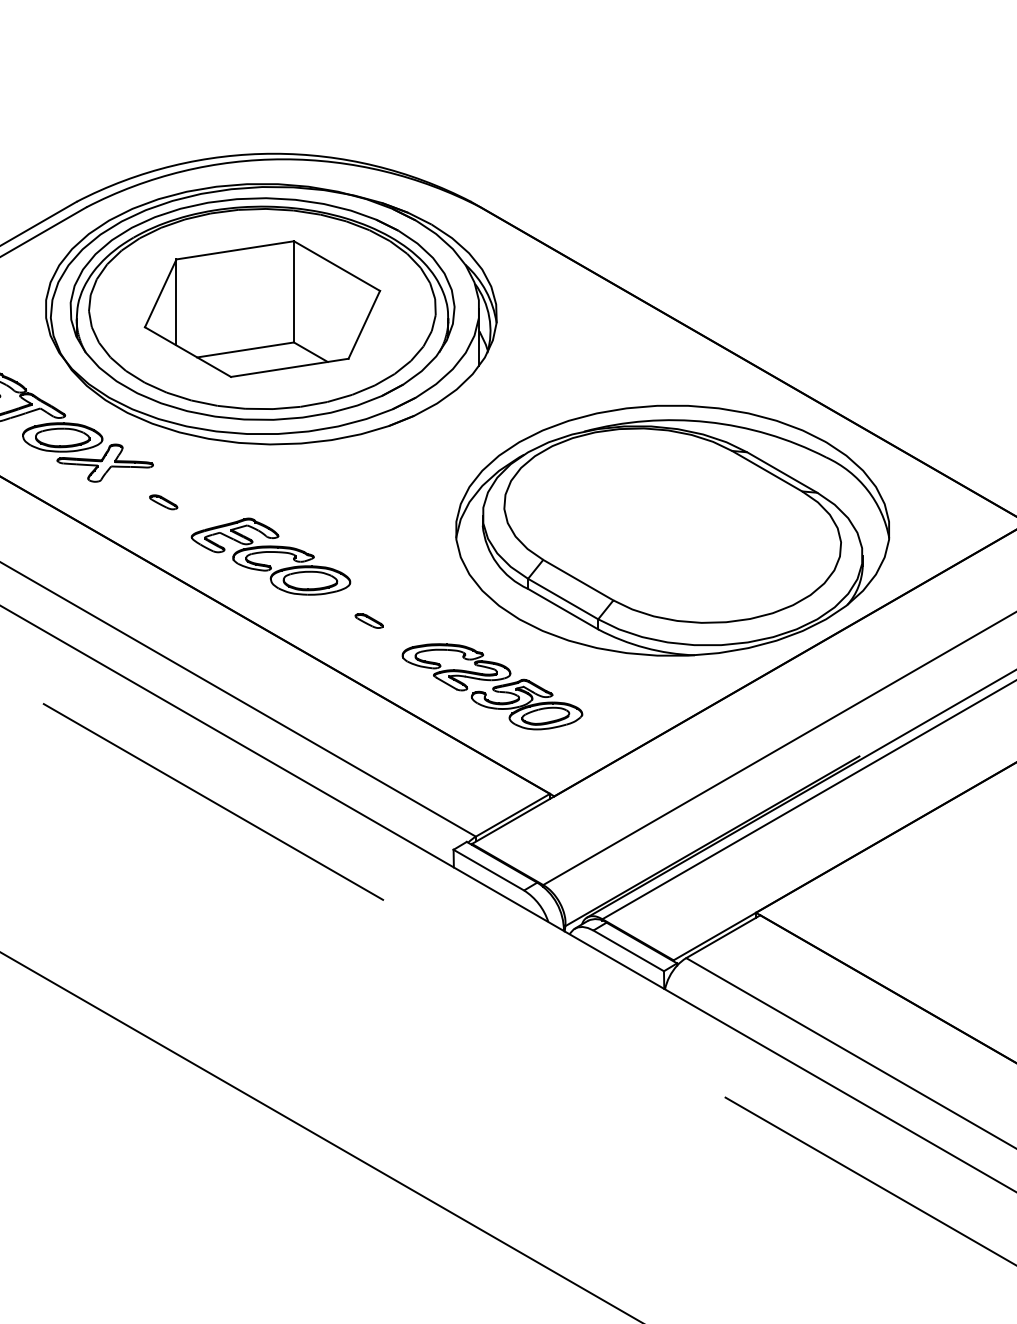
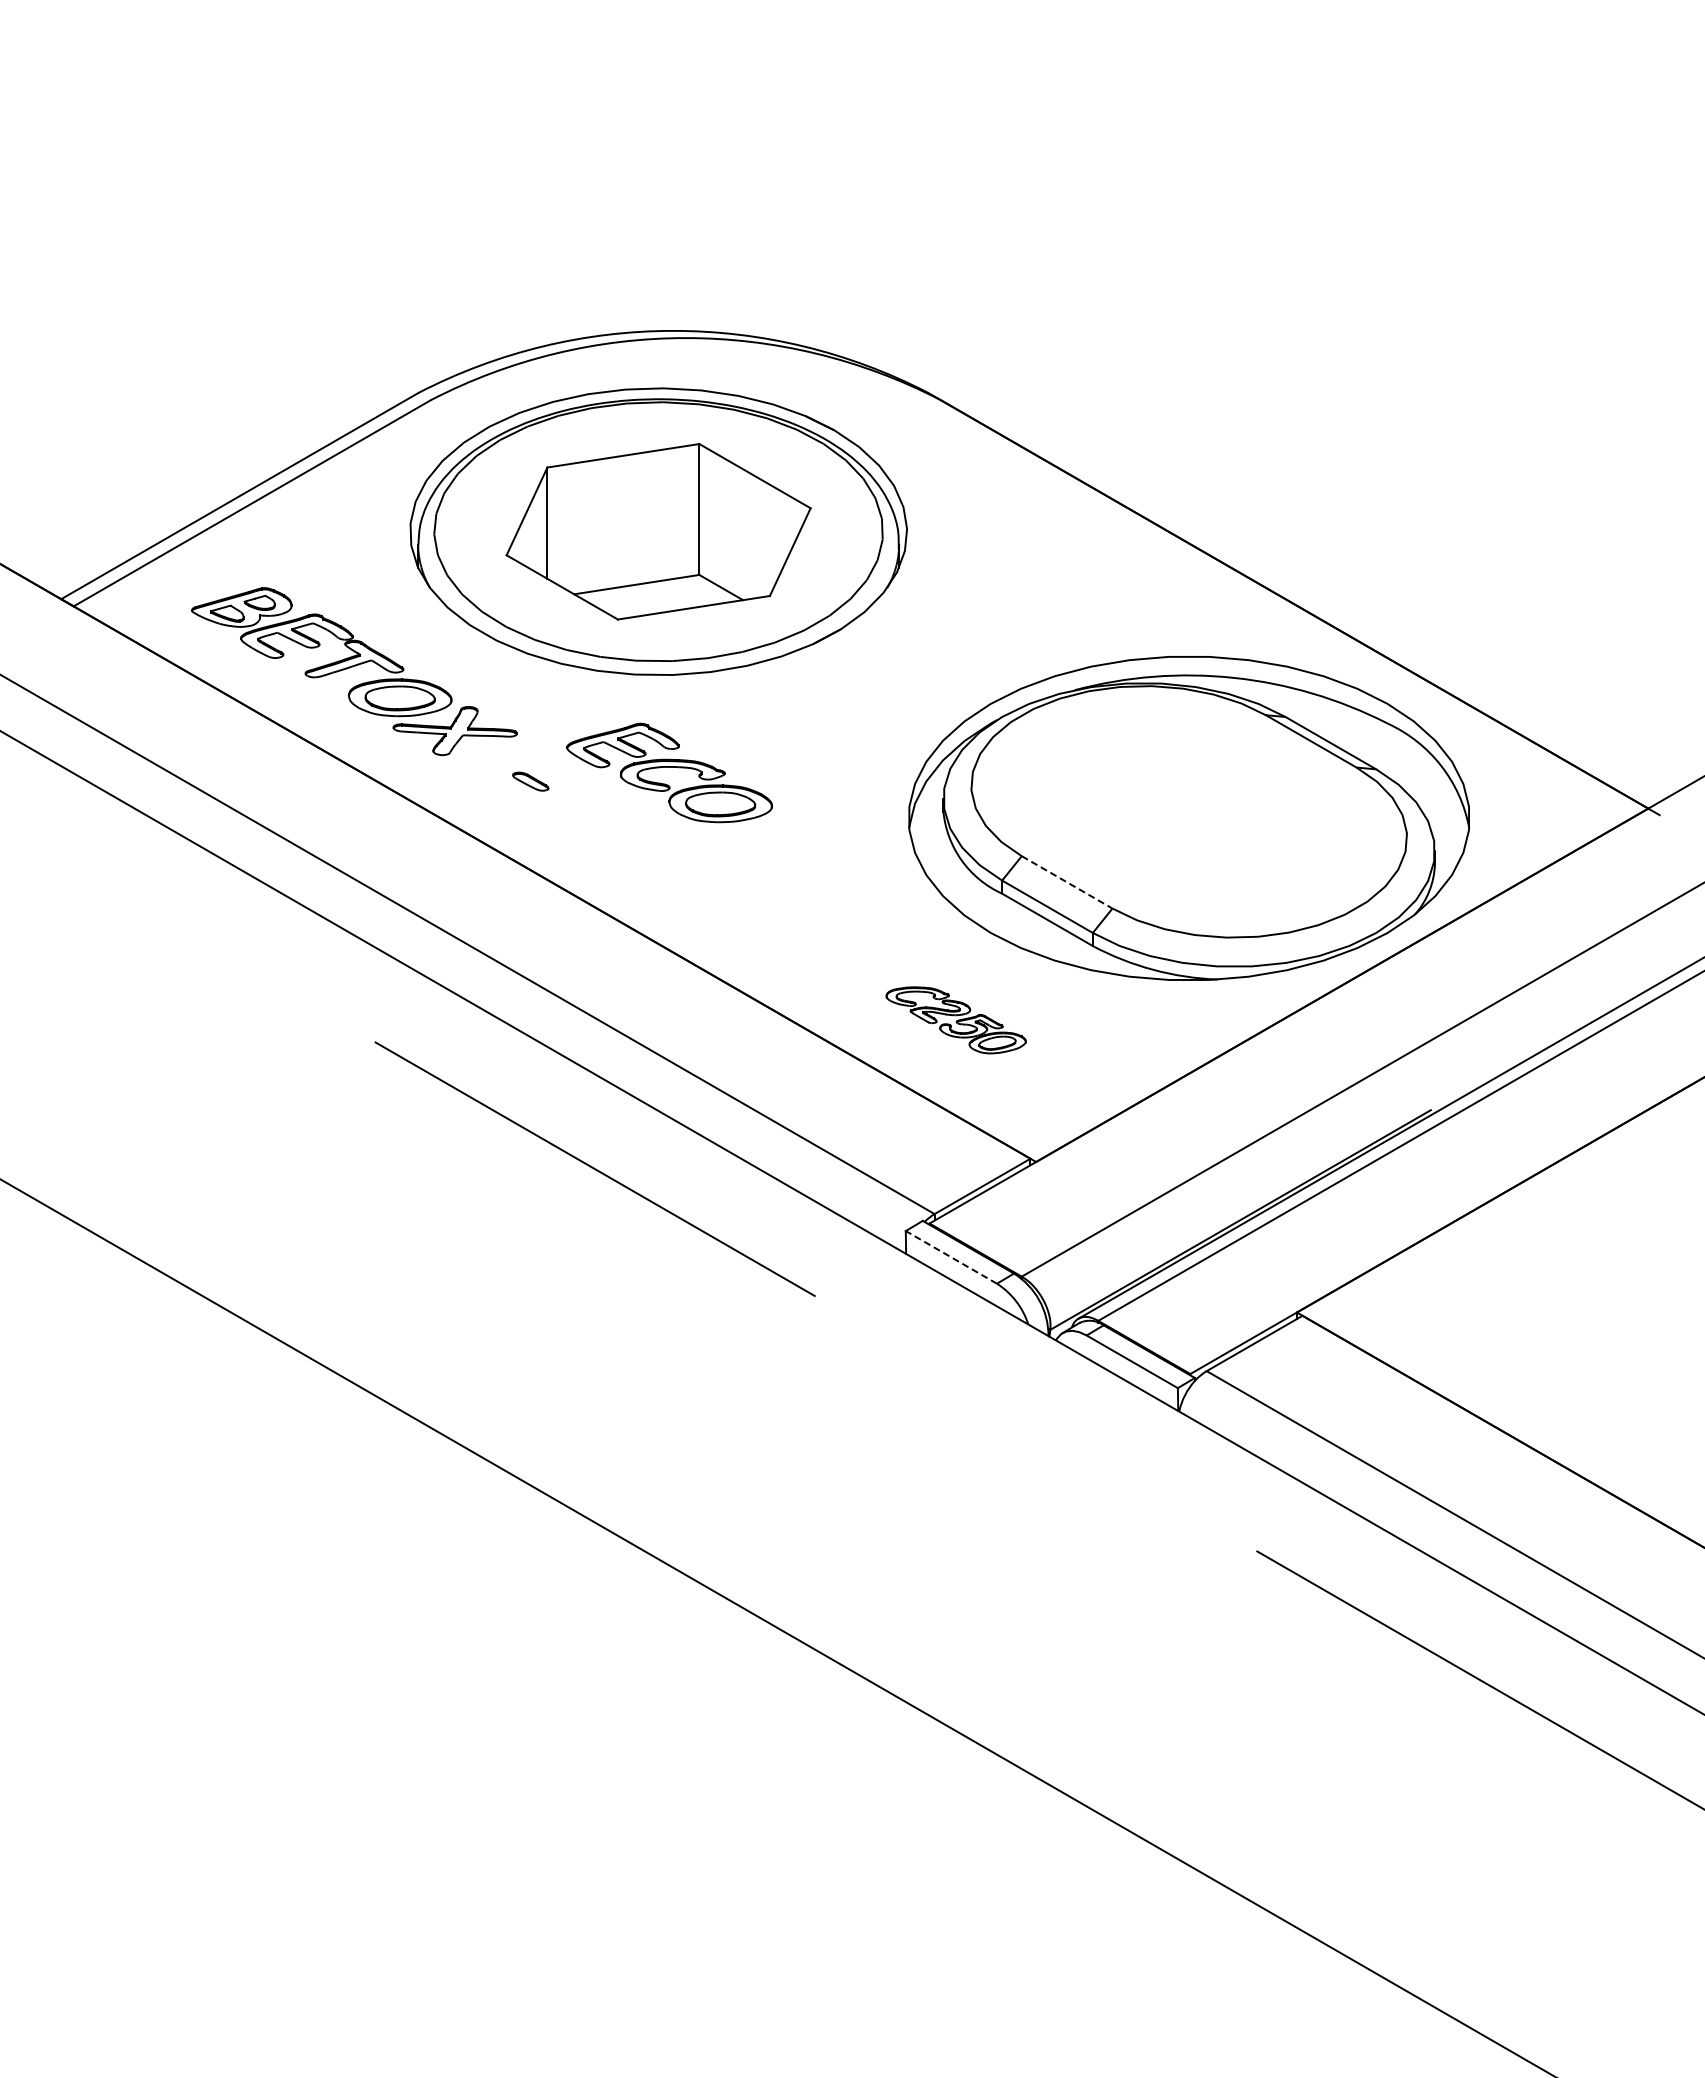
part: (270, 314) -> (669, 538), removed
part: (270, 556) -> (669, 772), moved
line: (578, 580) -> (1067, 882), solid -> dashed
part: (369, 621) -> (796, 935), removed
part: (492, 686) -> (956, 1020), size x0.6
line: (488, 870) -> (951, 1257), solid -> dashed

